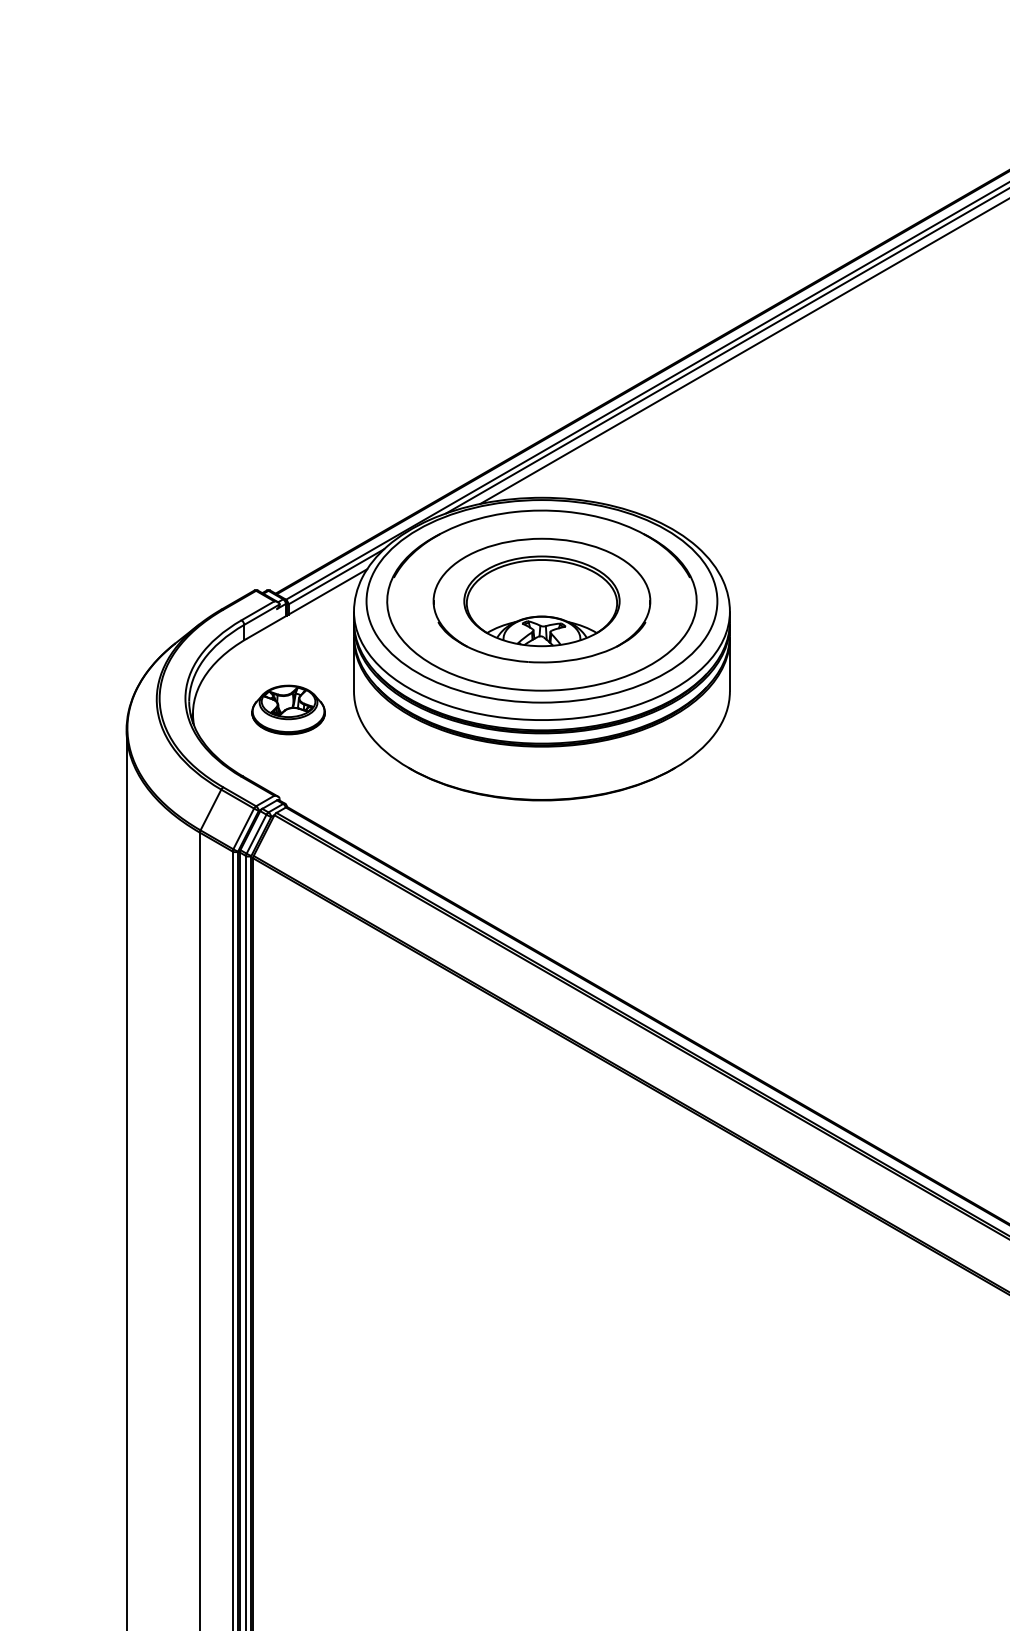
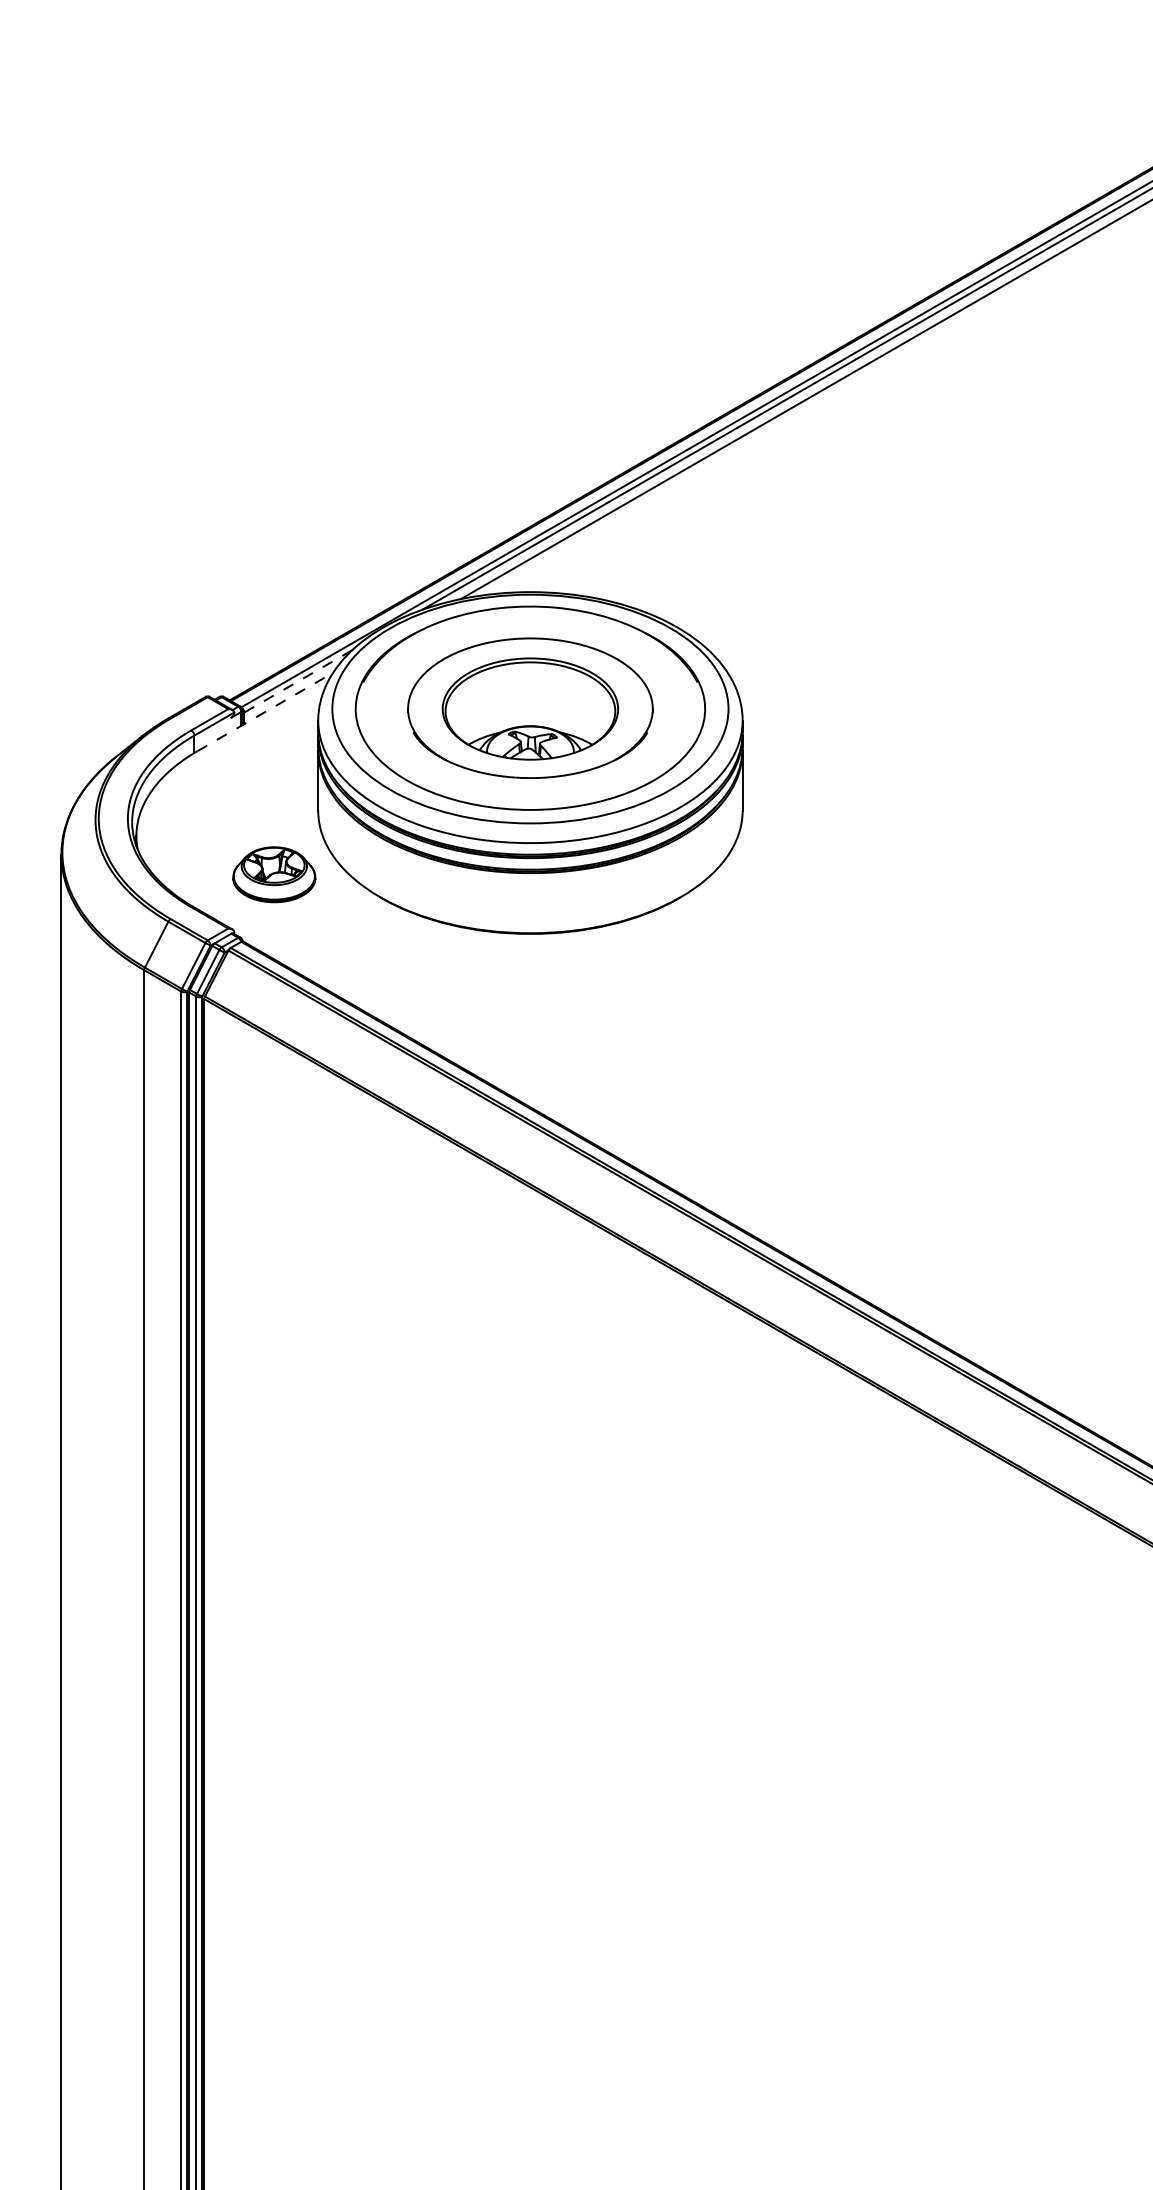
line: (336, 576) -> (298, 681), solid -> dashed
line: (307, 603) -> (265, 711), solid -> dashed
part: (288, 709) -> (274, 874), moved

